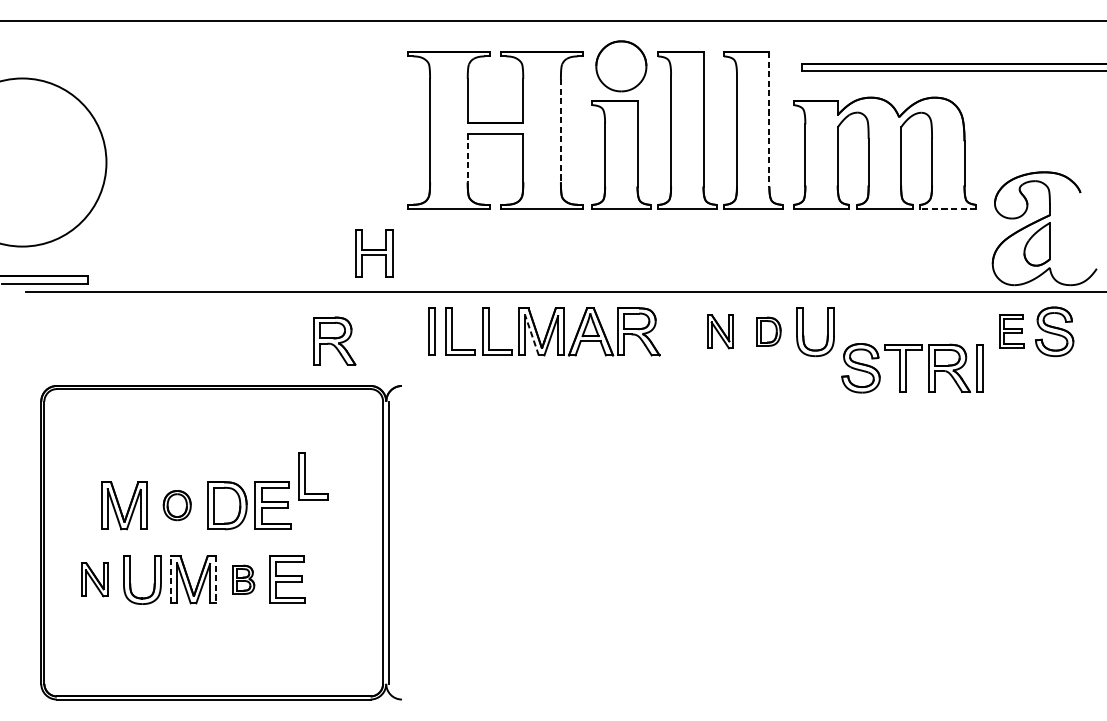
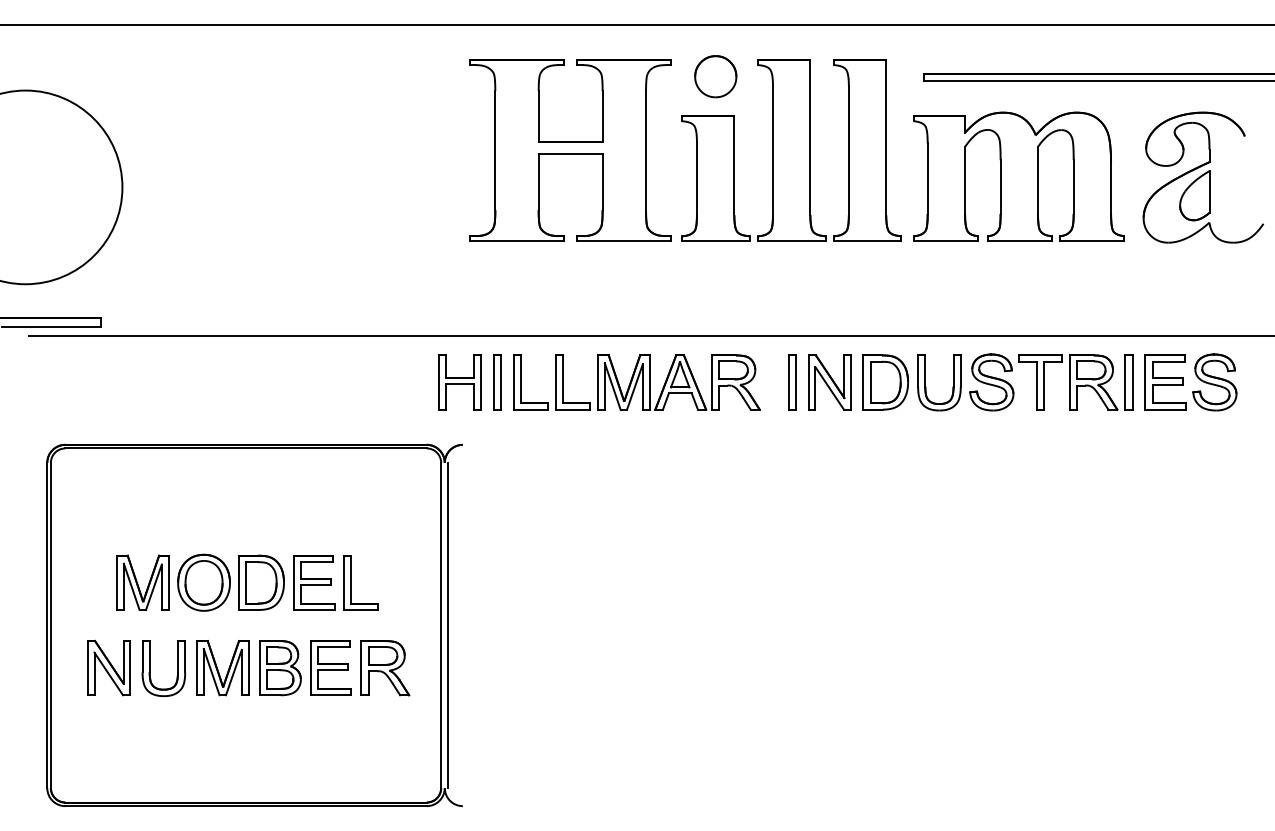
part: (621, 66) -> (715, 76), size x0.71
line: (769, 120) -> (886, 138), dashed -> solid
line: (561, 130) -> (646, 150), dashed -> solid
line: (467, 158) -> (538, 182), dashed -> solid
line: (947, 208) -> (1091, 240), dashed -> solid
part: (1043, 228) -> (1202, 177), moved
part: (373, 253) -> (459, 382), moved
part: (688, 331) -> (792, 382), added
part: (720, 331) -> (829, 382), size x1.43
part: (768, 331) -> (885, 382), size x1.67
part: (1011, 331) -> (1165, 382), size x1.43
line: (531, 335) -> (612, 386), dashed -> solid
part: (334, 341) -> (385, 668), moved
part: (906, 368) -> (1044, 382), moved
part: (305, 475) -> (351, 582), moved
part: (176, 505) -> (203, 582), size x1.67
part: (94, 579) -> (108, 667), size x1.43
line: (170, 579) -> (196, 667), dashed -> solid
line: (215, 580) -> (248, 668), dashed -> solid
part: (243, 580) -> (280, 668), size x1.67

